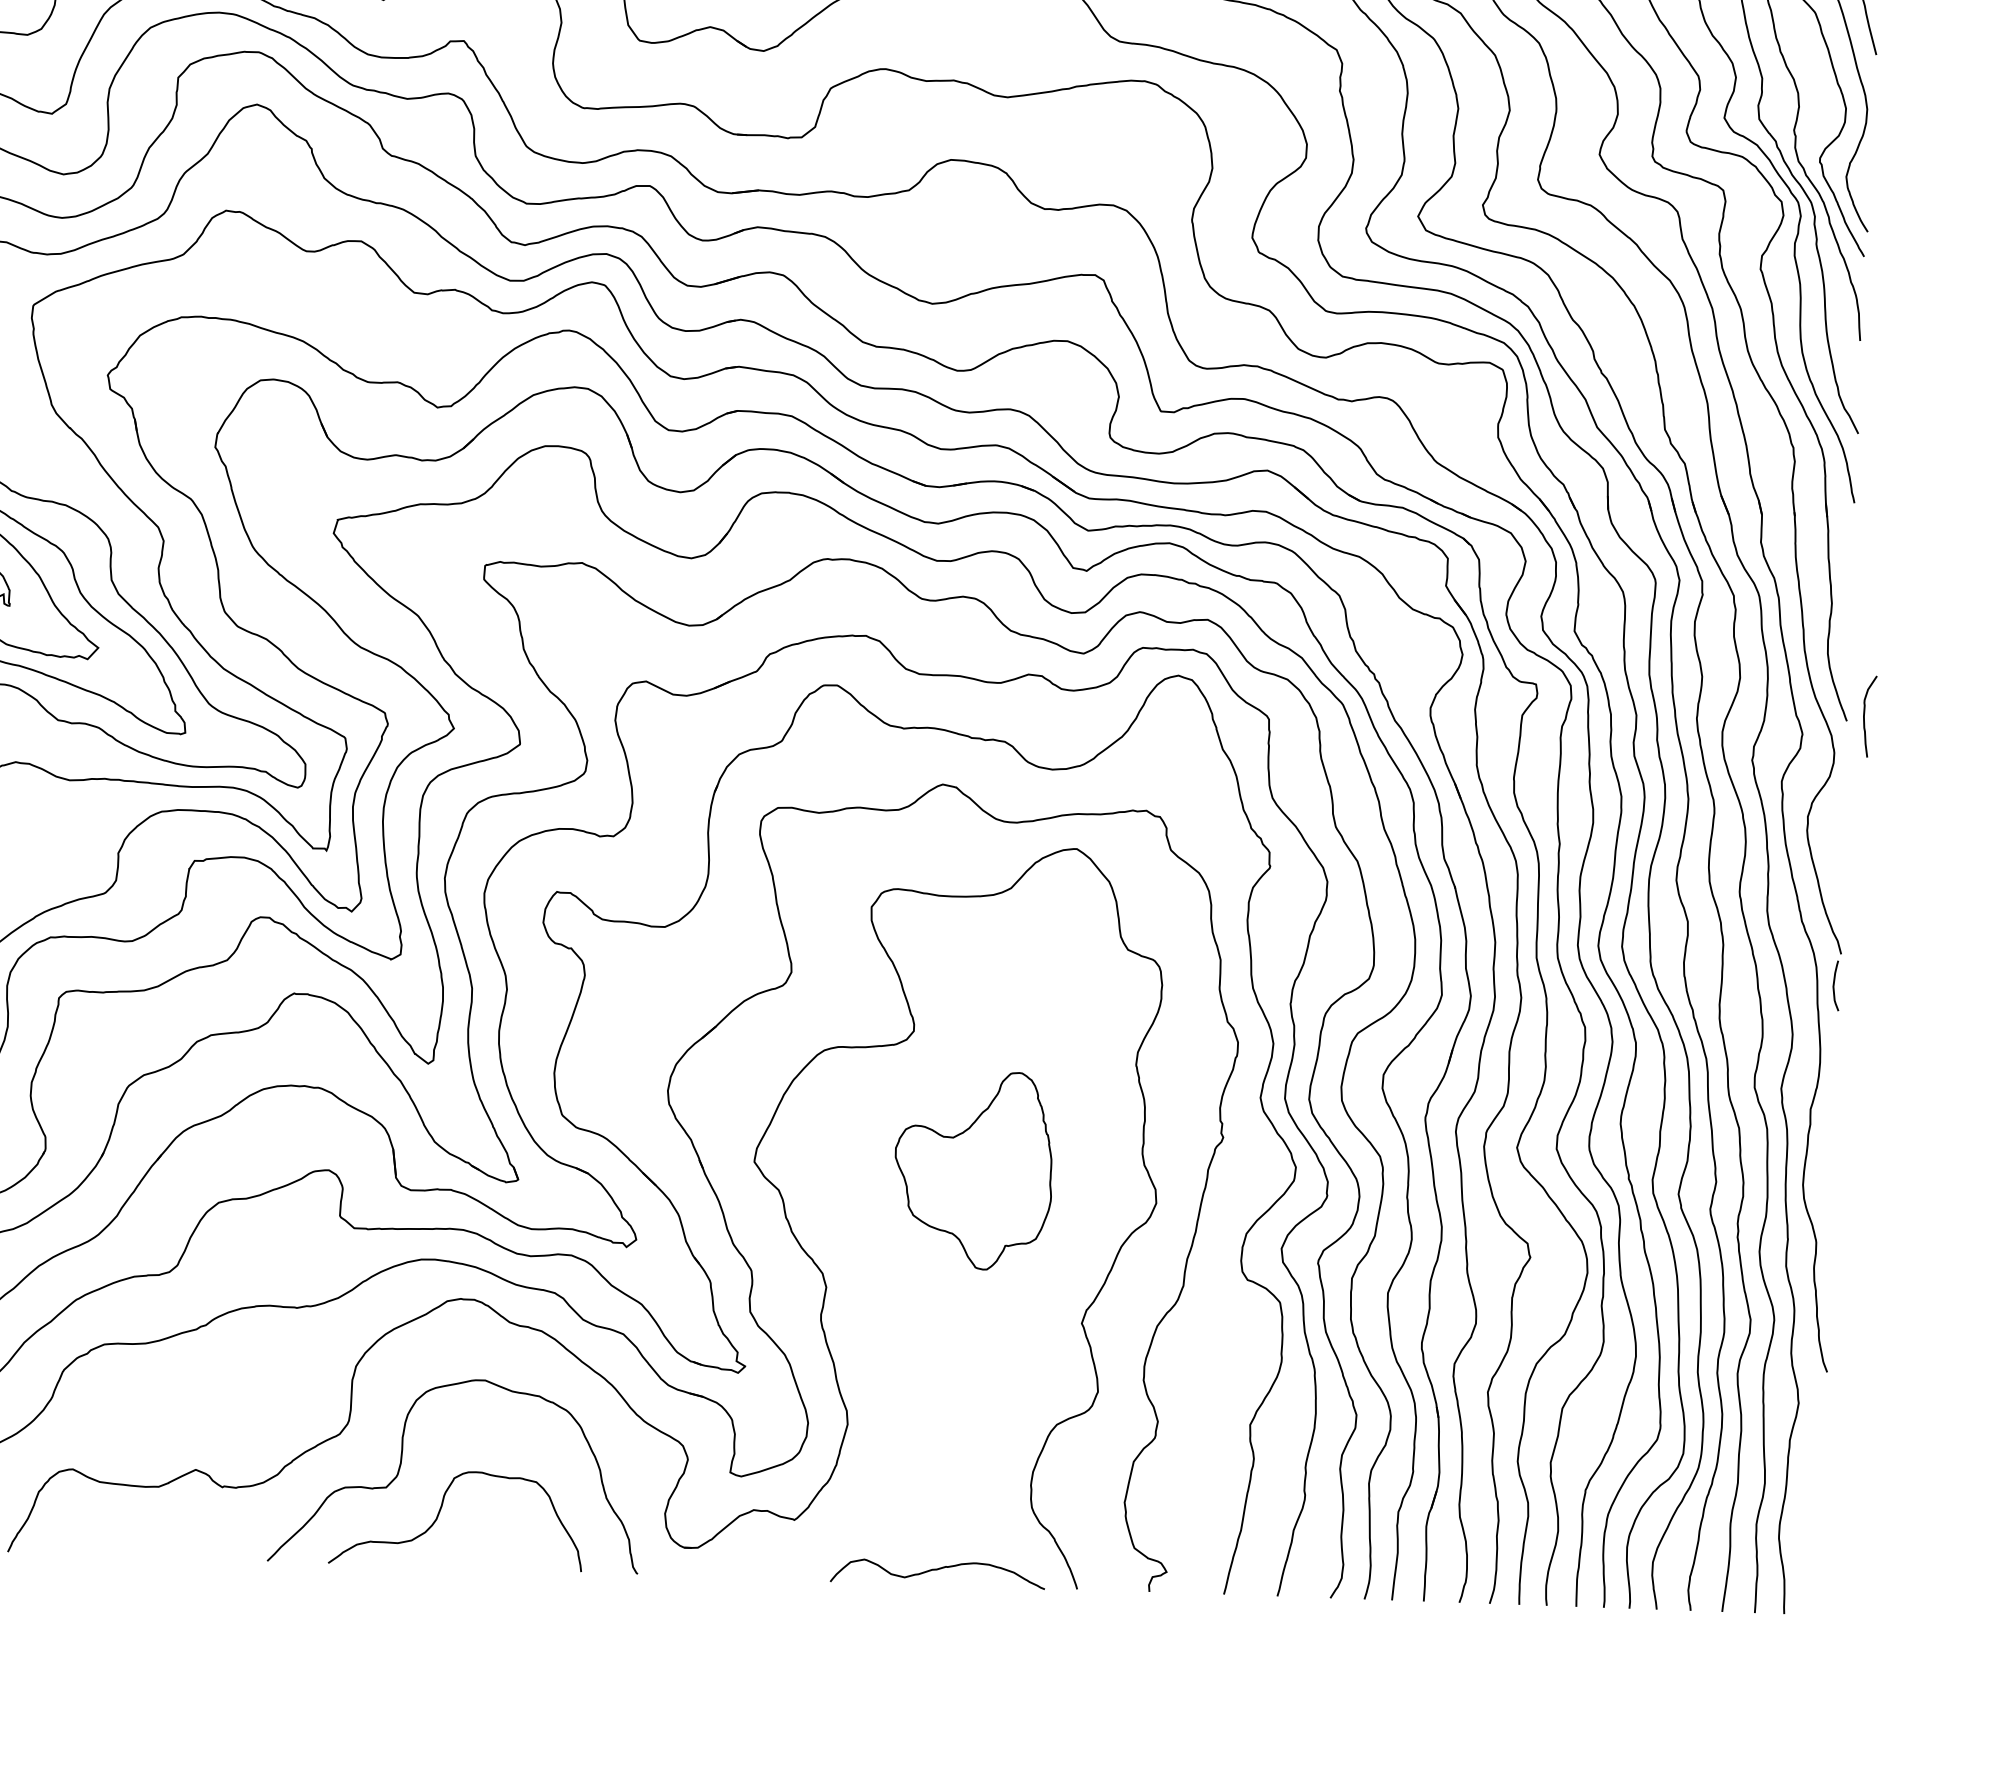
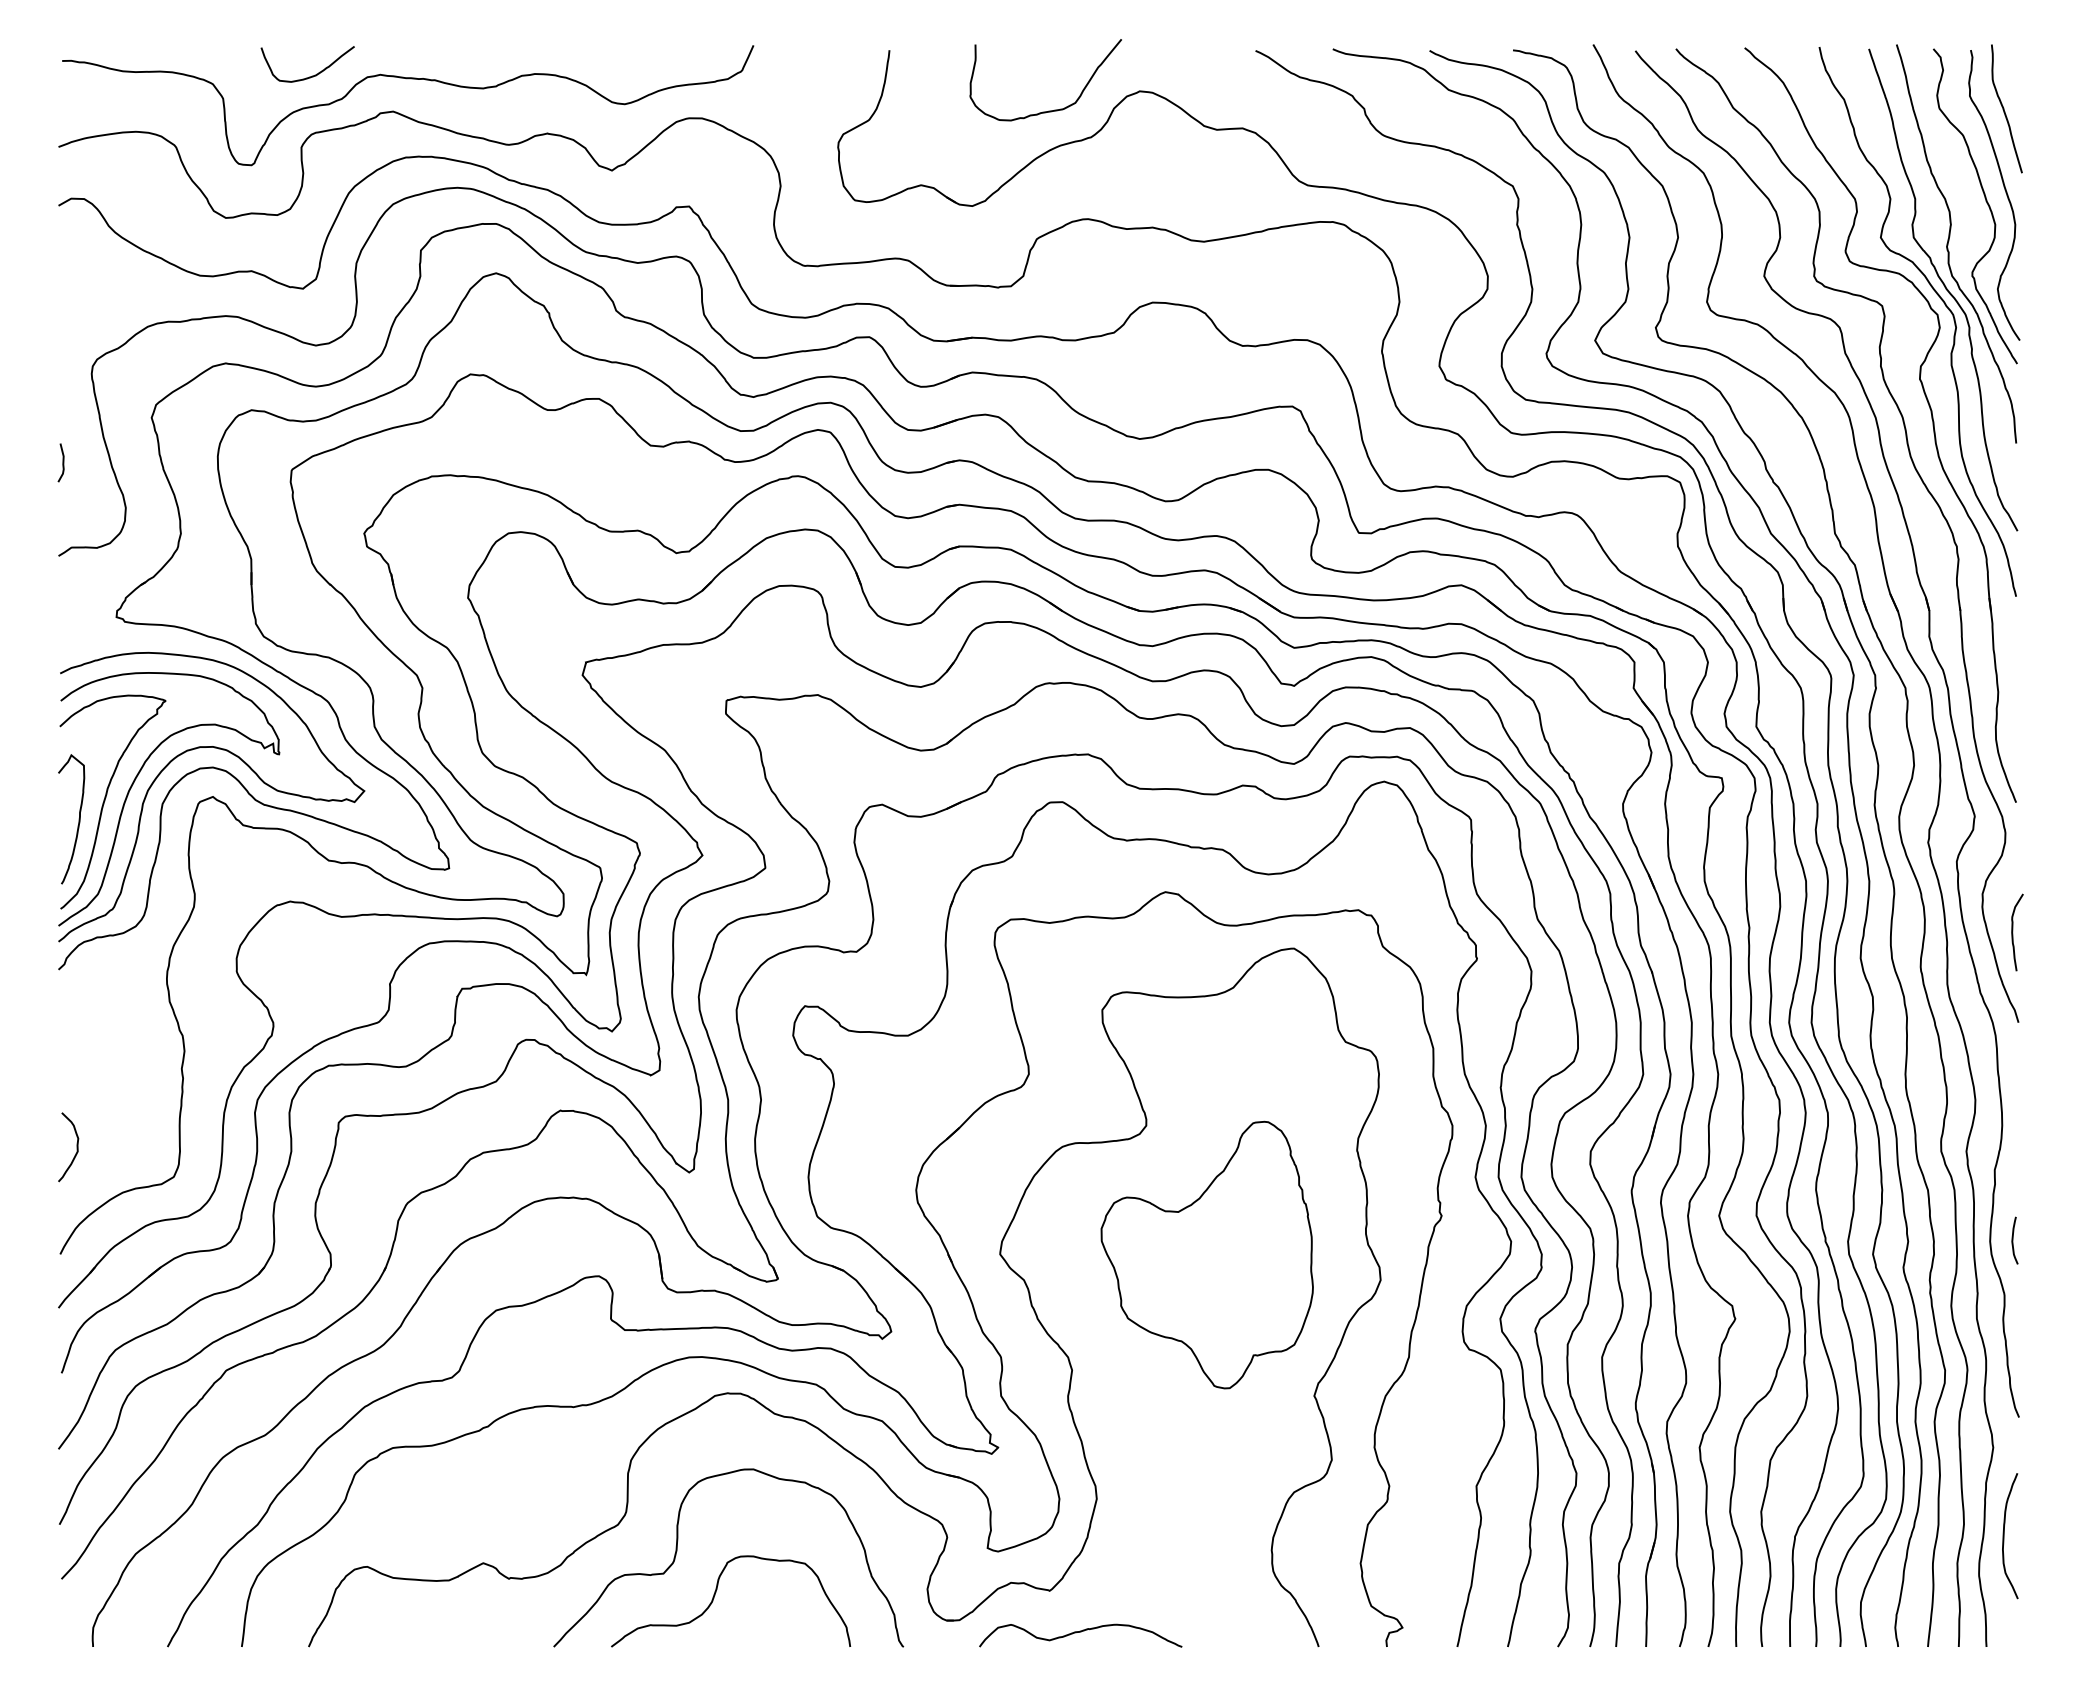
curve: (1865, 716) -> (2013, 932), moved
curve: (1834, 985) -> (2013, 1240), moved
part: (972, 1169) -> (1206, 1254), size x1.43
curve: (1807, 1497) -> (2004, 1536), added
curve: (937, 1570) -> (1080, 1632), moved

